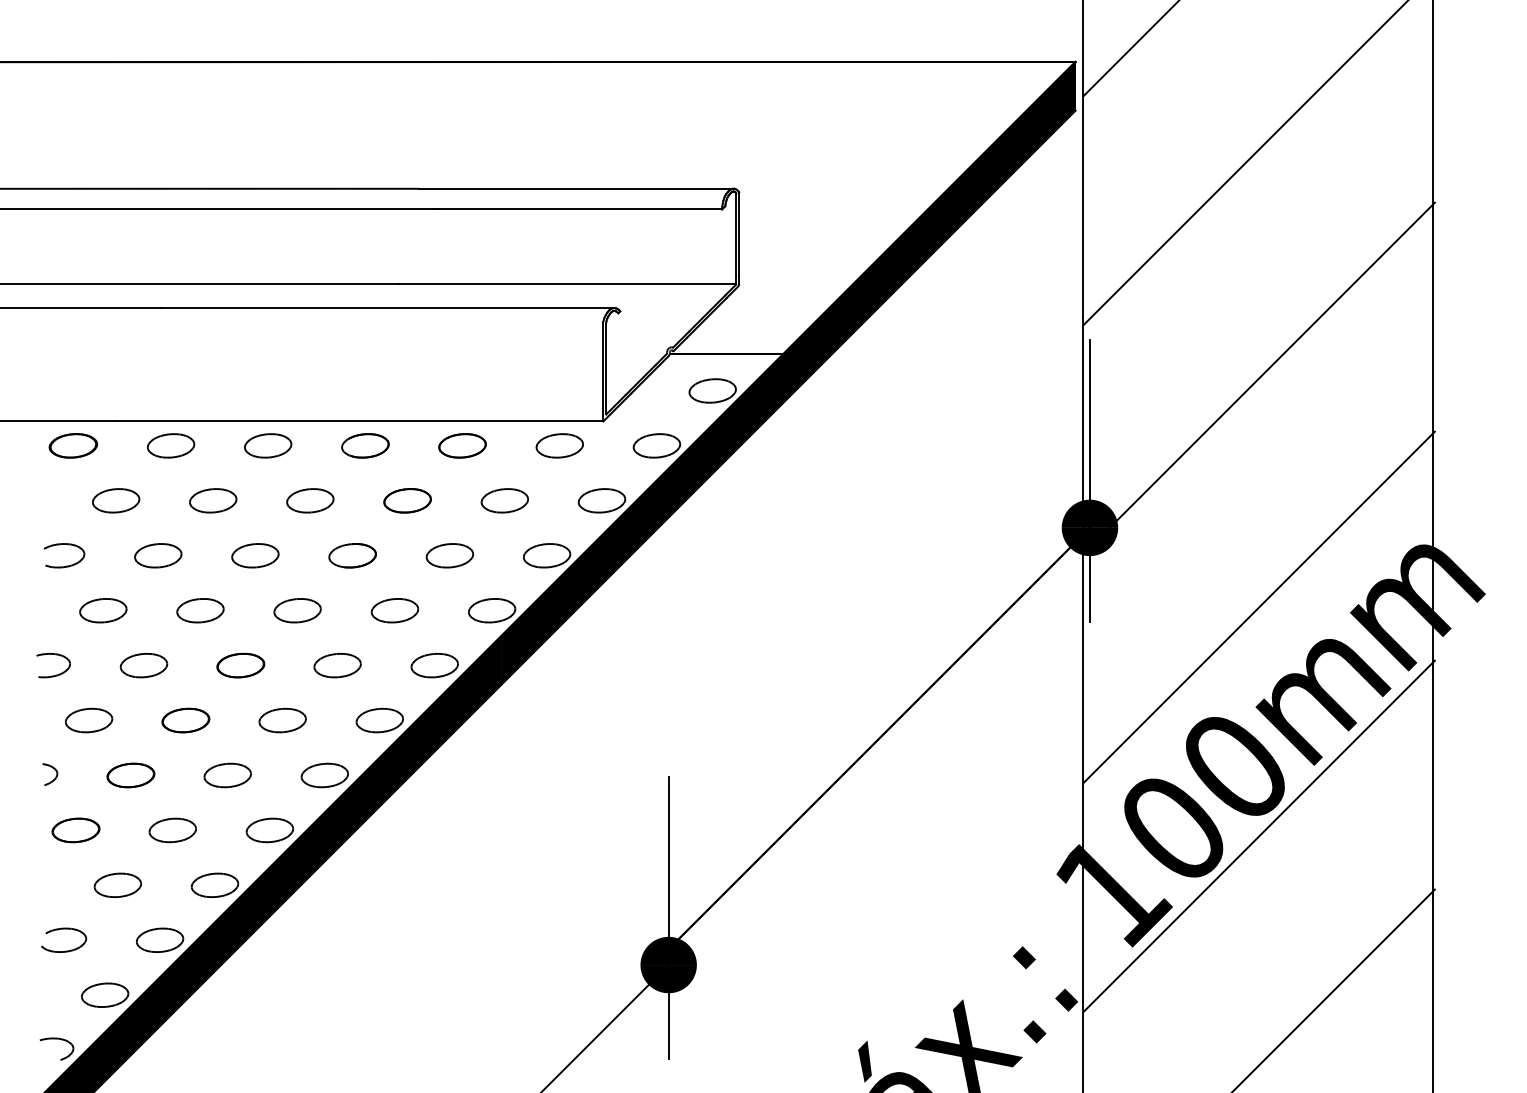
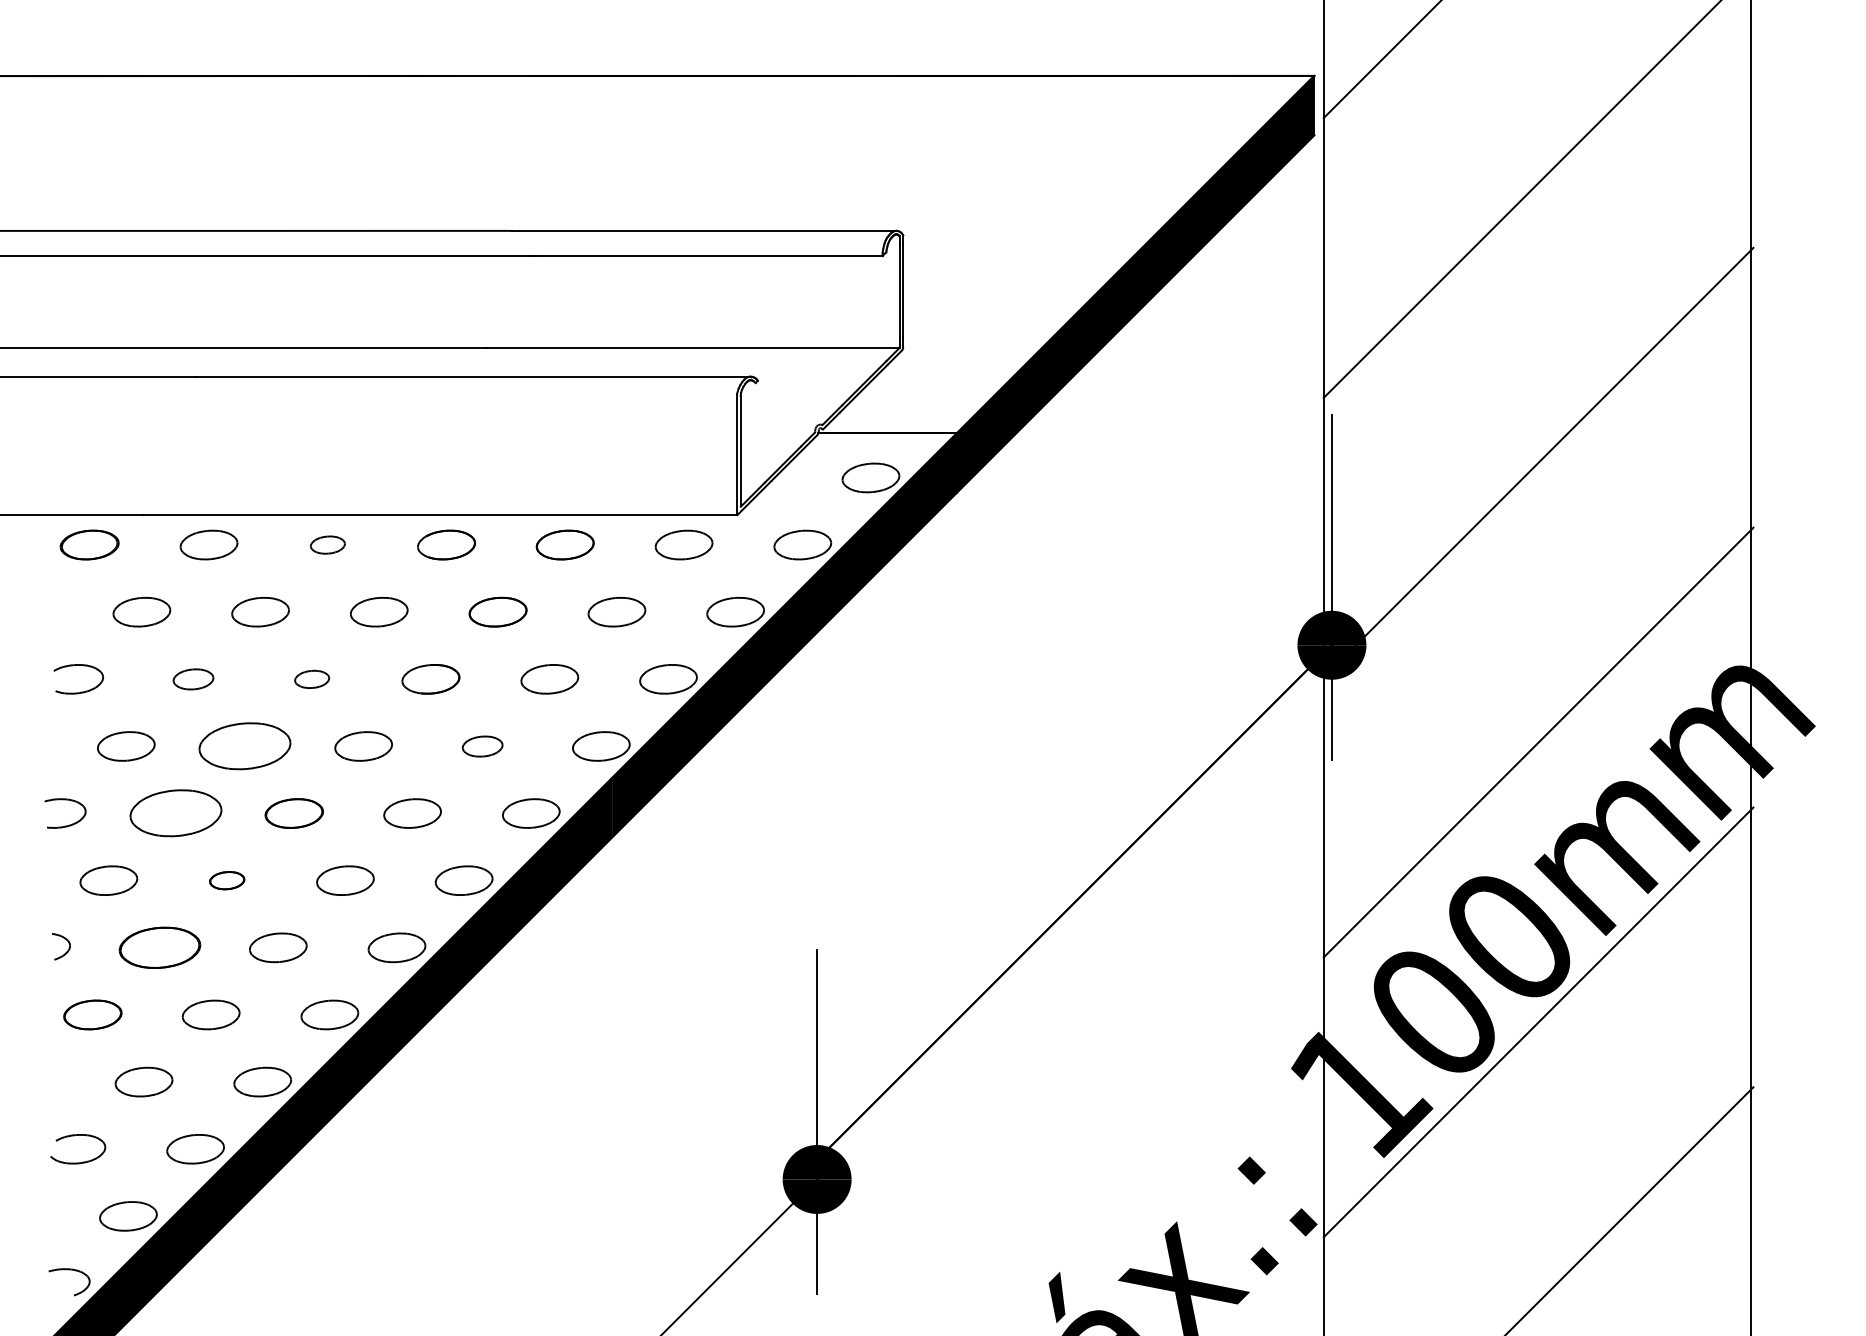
part: (268, 445) -> (328, 544), size x0.6
part: (158, 555) -> (193, 678), size x0.7
part: (255, 555) -> (312, 678), size x0.6
part: (200, 610) -> (245, 746), size x1.6
part: (394, 610) -> (482, 746), size x0.7
part: (143, 665) -> (175, 813), size x1.6
part: (185, 720) -> (226, 880), size x0.6
part: (130, 775) -> (159, 947), size x1.4

